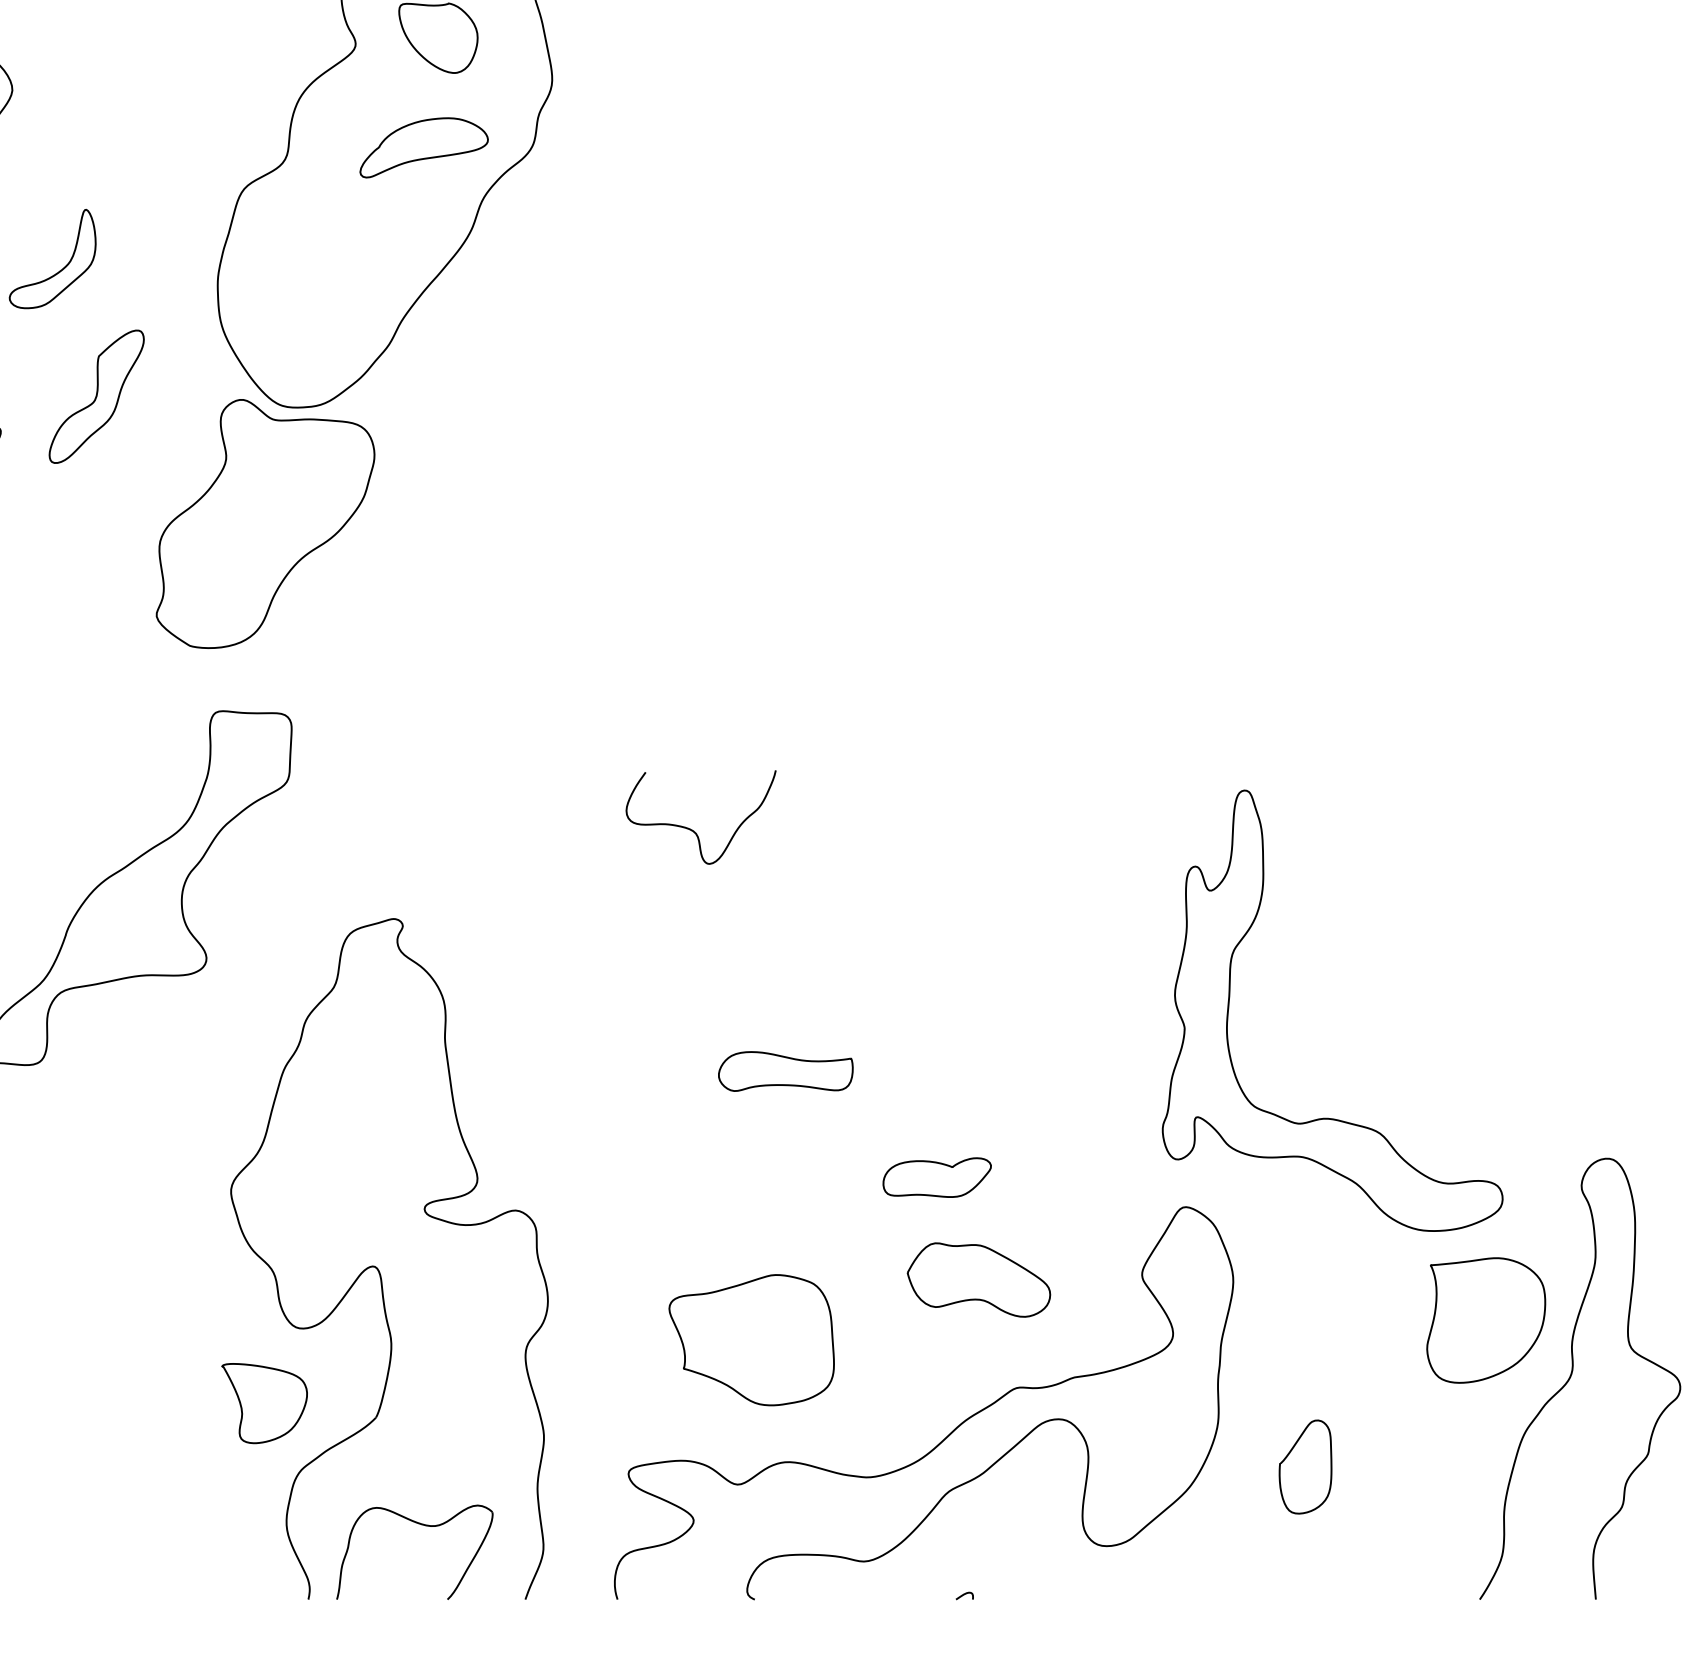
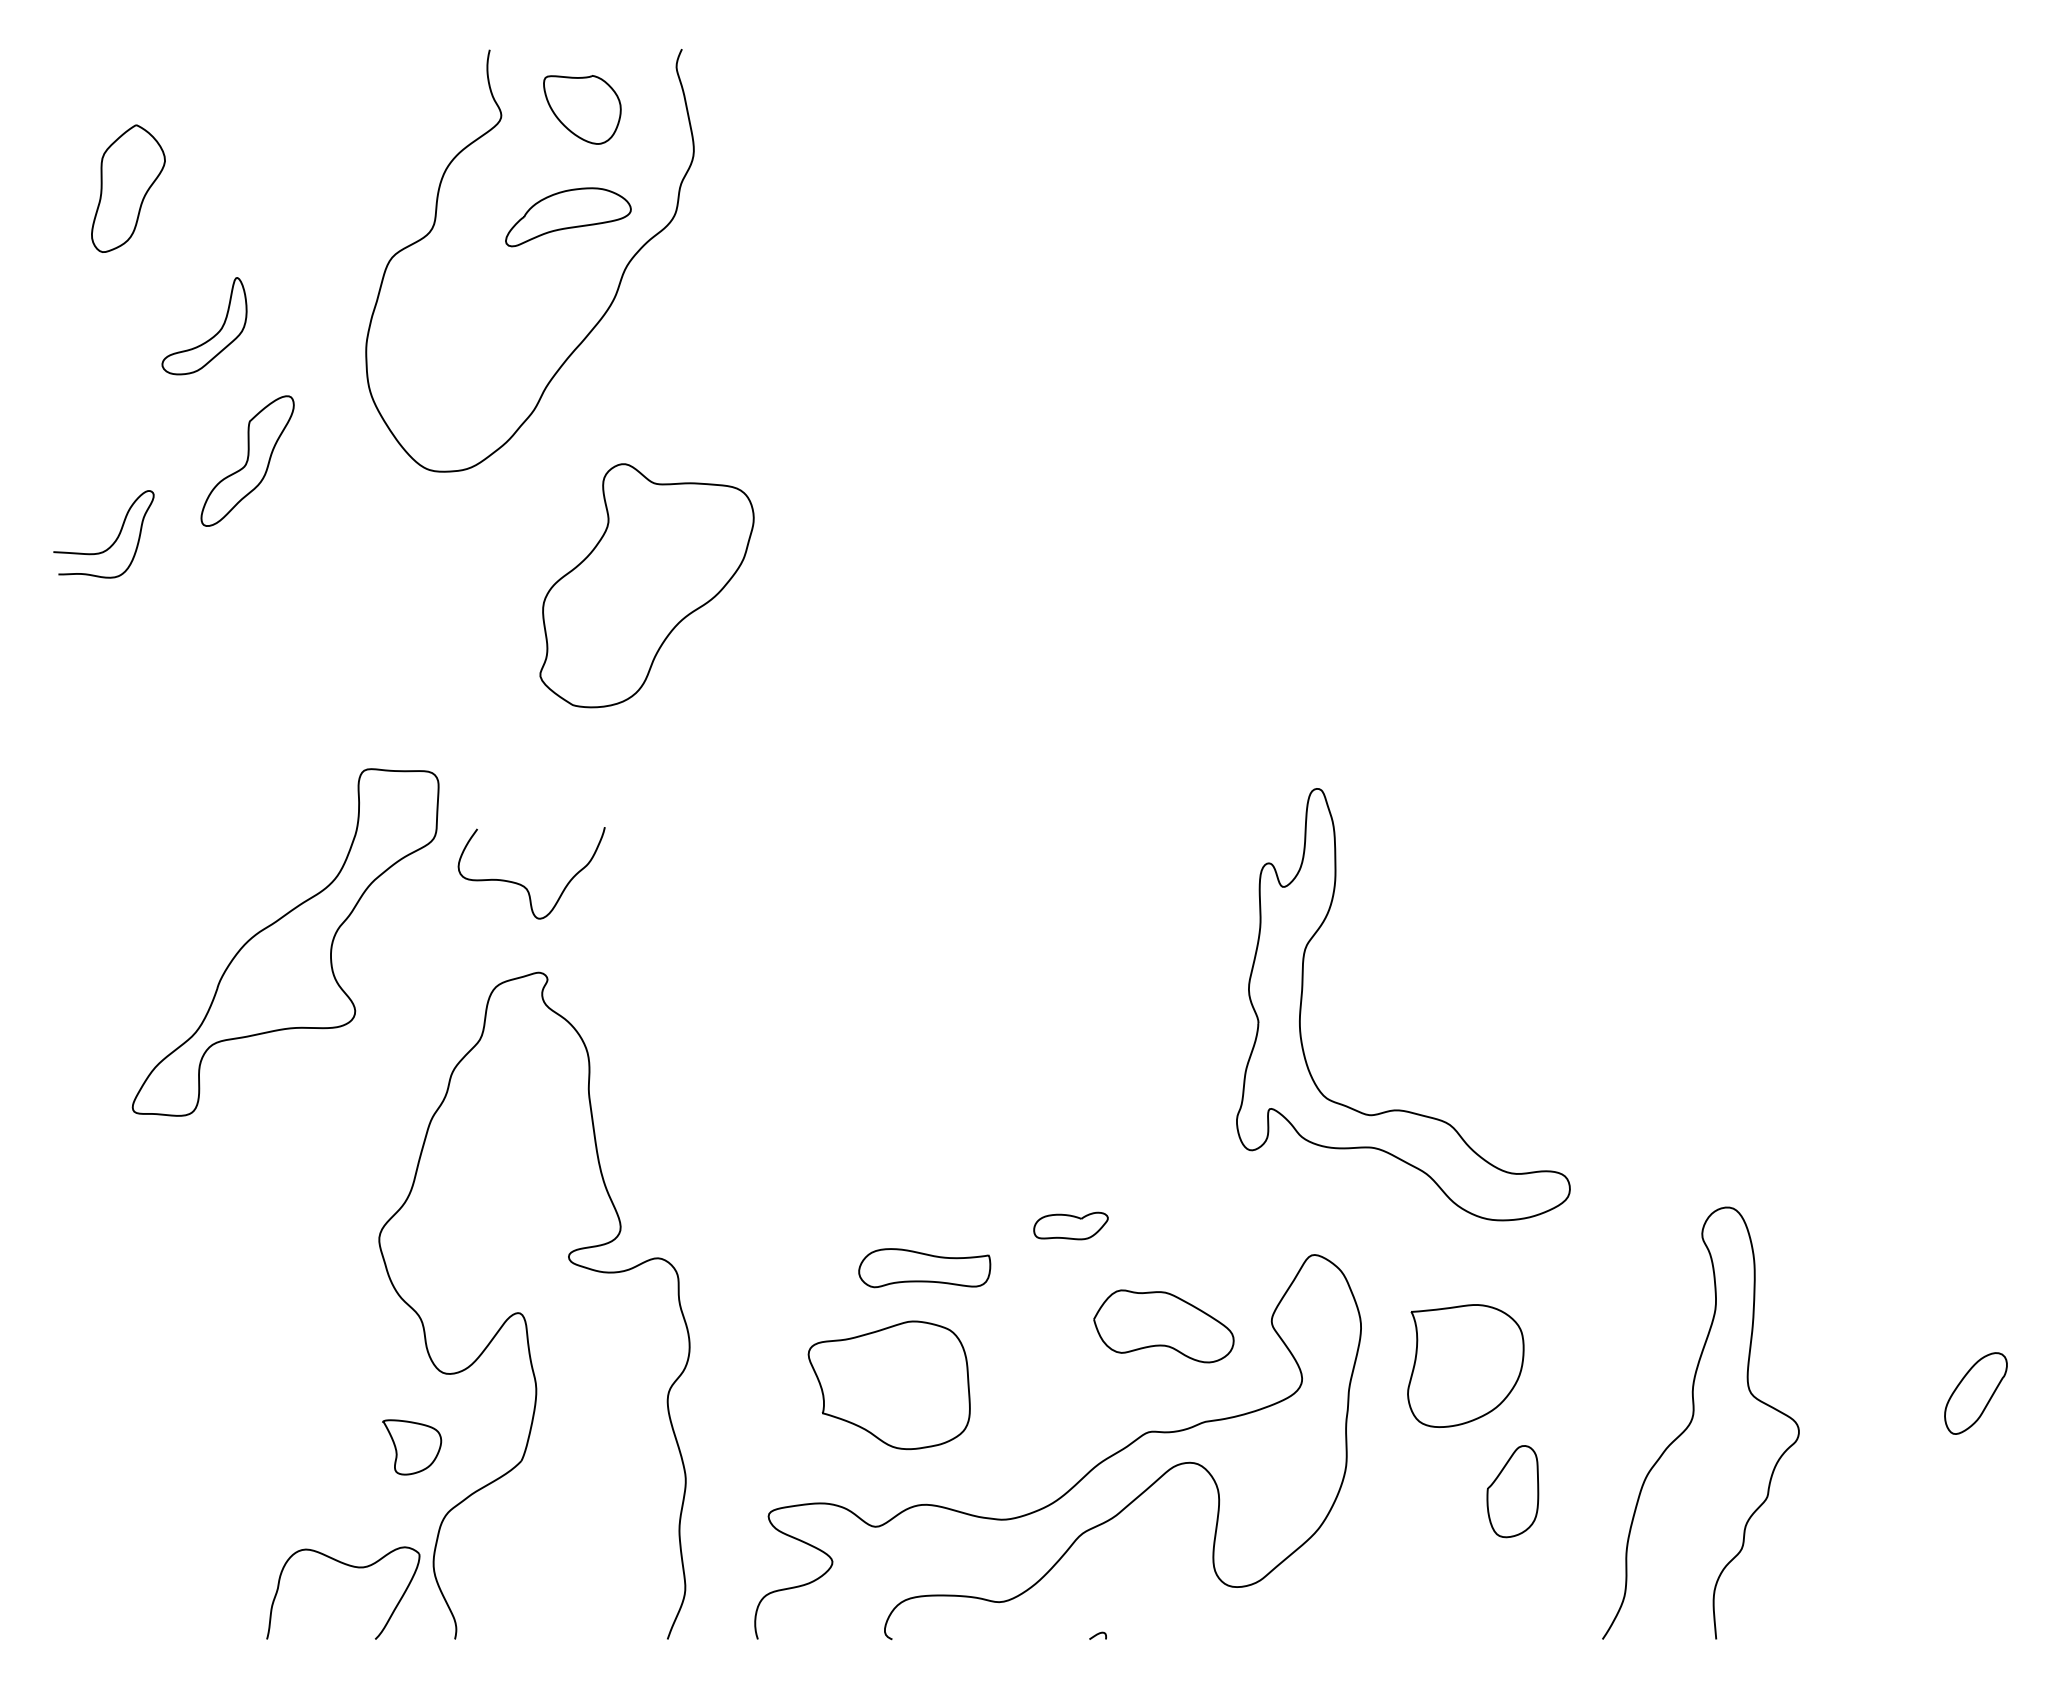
part: (265, 523) -> (646, 585), moved
curve: (693, 829) -> (524, 885), moved
part: (1229, 1007) -> (1302, 1001), moved
part: (785, 1071) -> (924, 1268), moved
part: (936, 1177) -> (1070, 1225), size x0.7
part: (978, 1280) -> (1163, 1326), moved
part: (1485, 1319) -> (1465, 1365), moved
part: (263, 1403) -> (411, 1447), size x0.7
part: (1305, 1466) -> (1512, 1491), moved
part: (420, 1525) -> (348, 1566), moved

